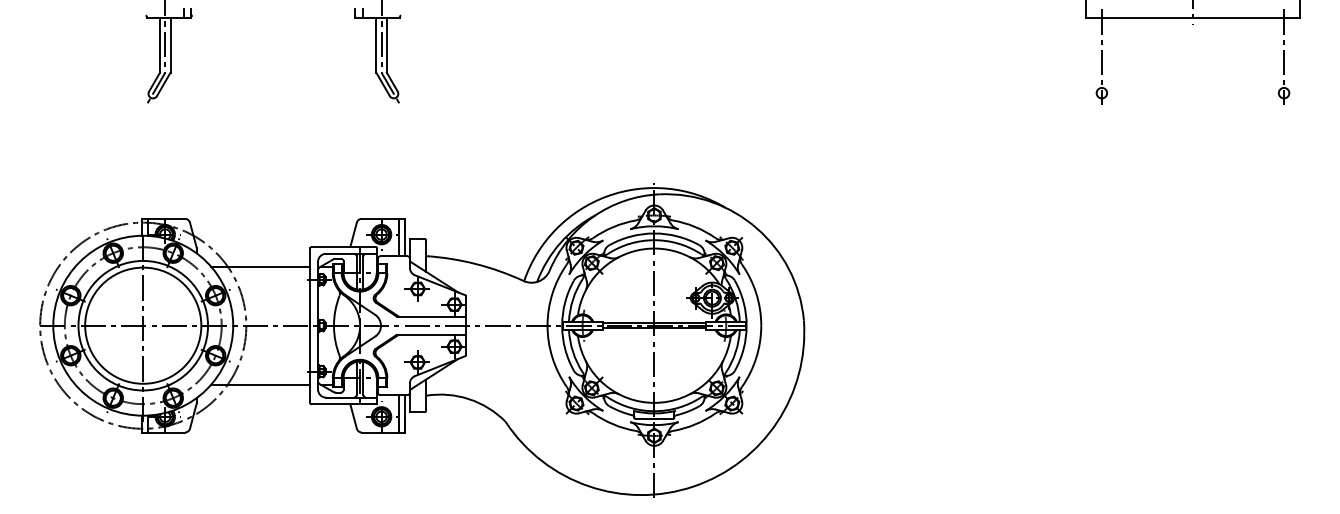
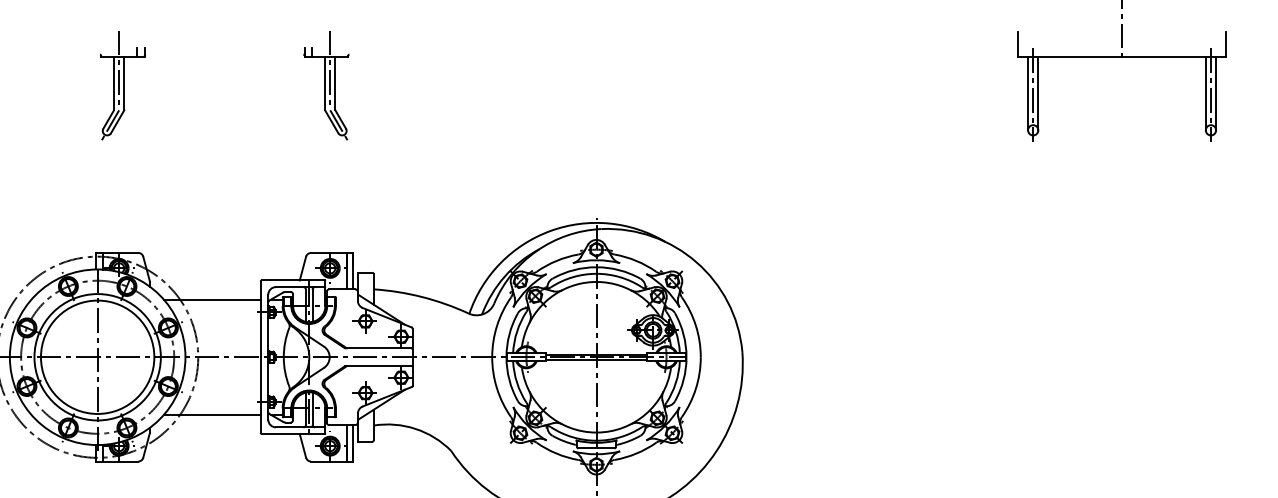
line: (1096, 55) -> (1027, 93), added
line: (1107, 55) -> (1038, 93), added
line: (1278, 55) -> (1205, 93), added
line: (1289, 55) -> (1216, 93), added

